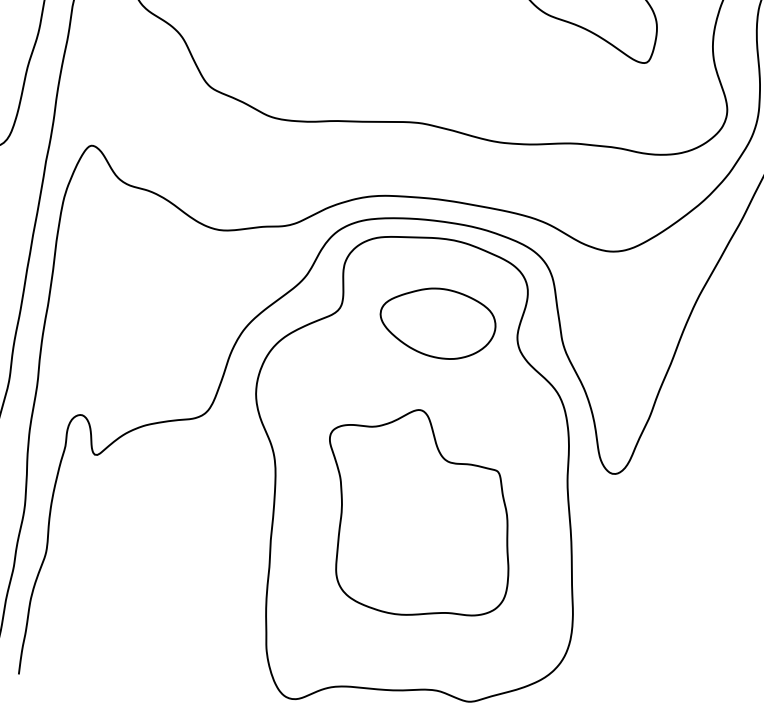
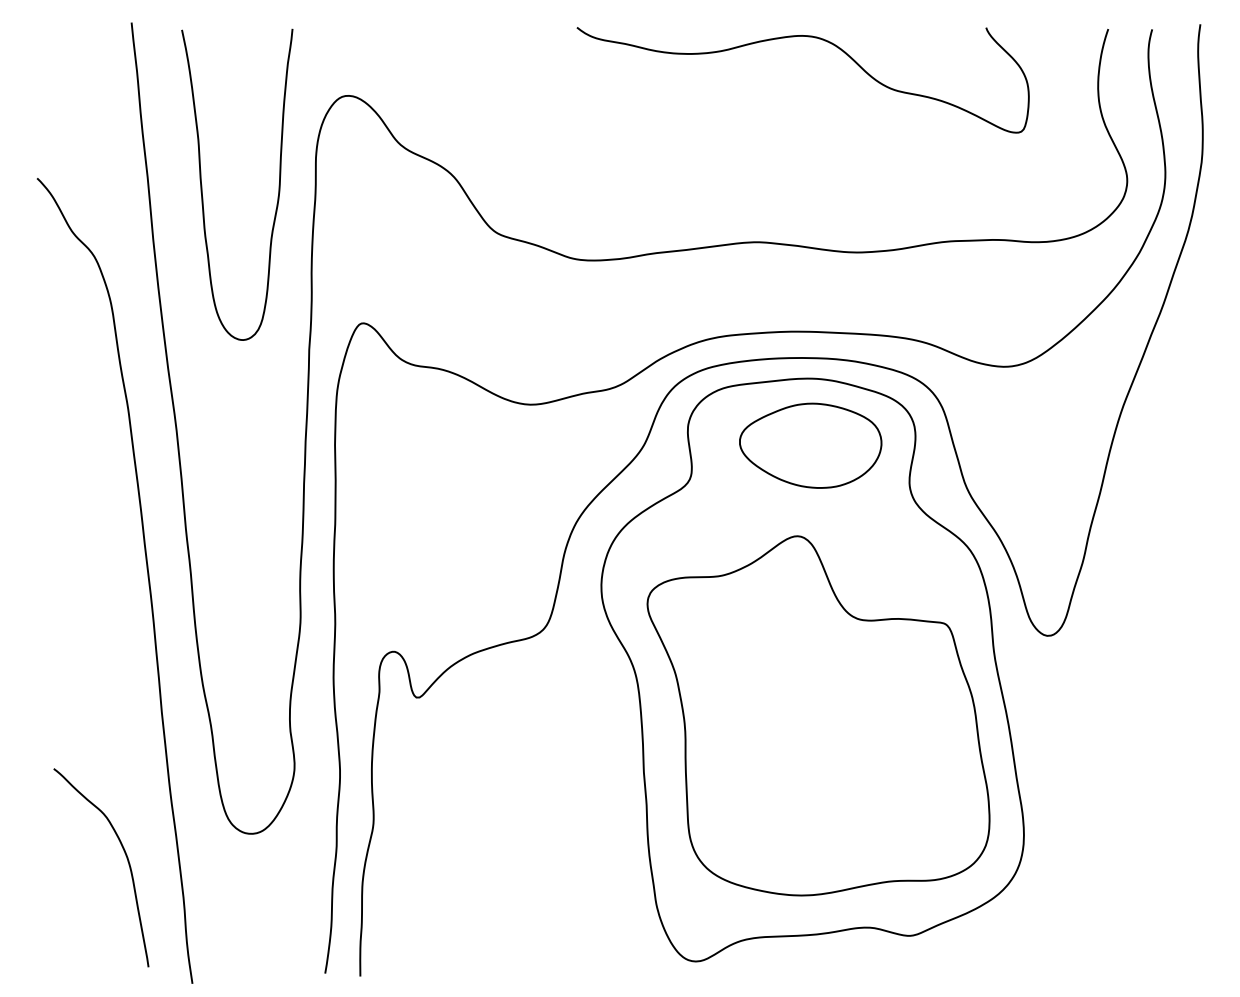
part: (437, 322) -> (810, 445), moved
part: (418, 513) -> (818, 715), size x1.43

